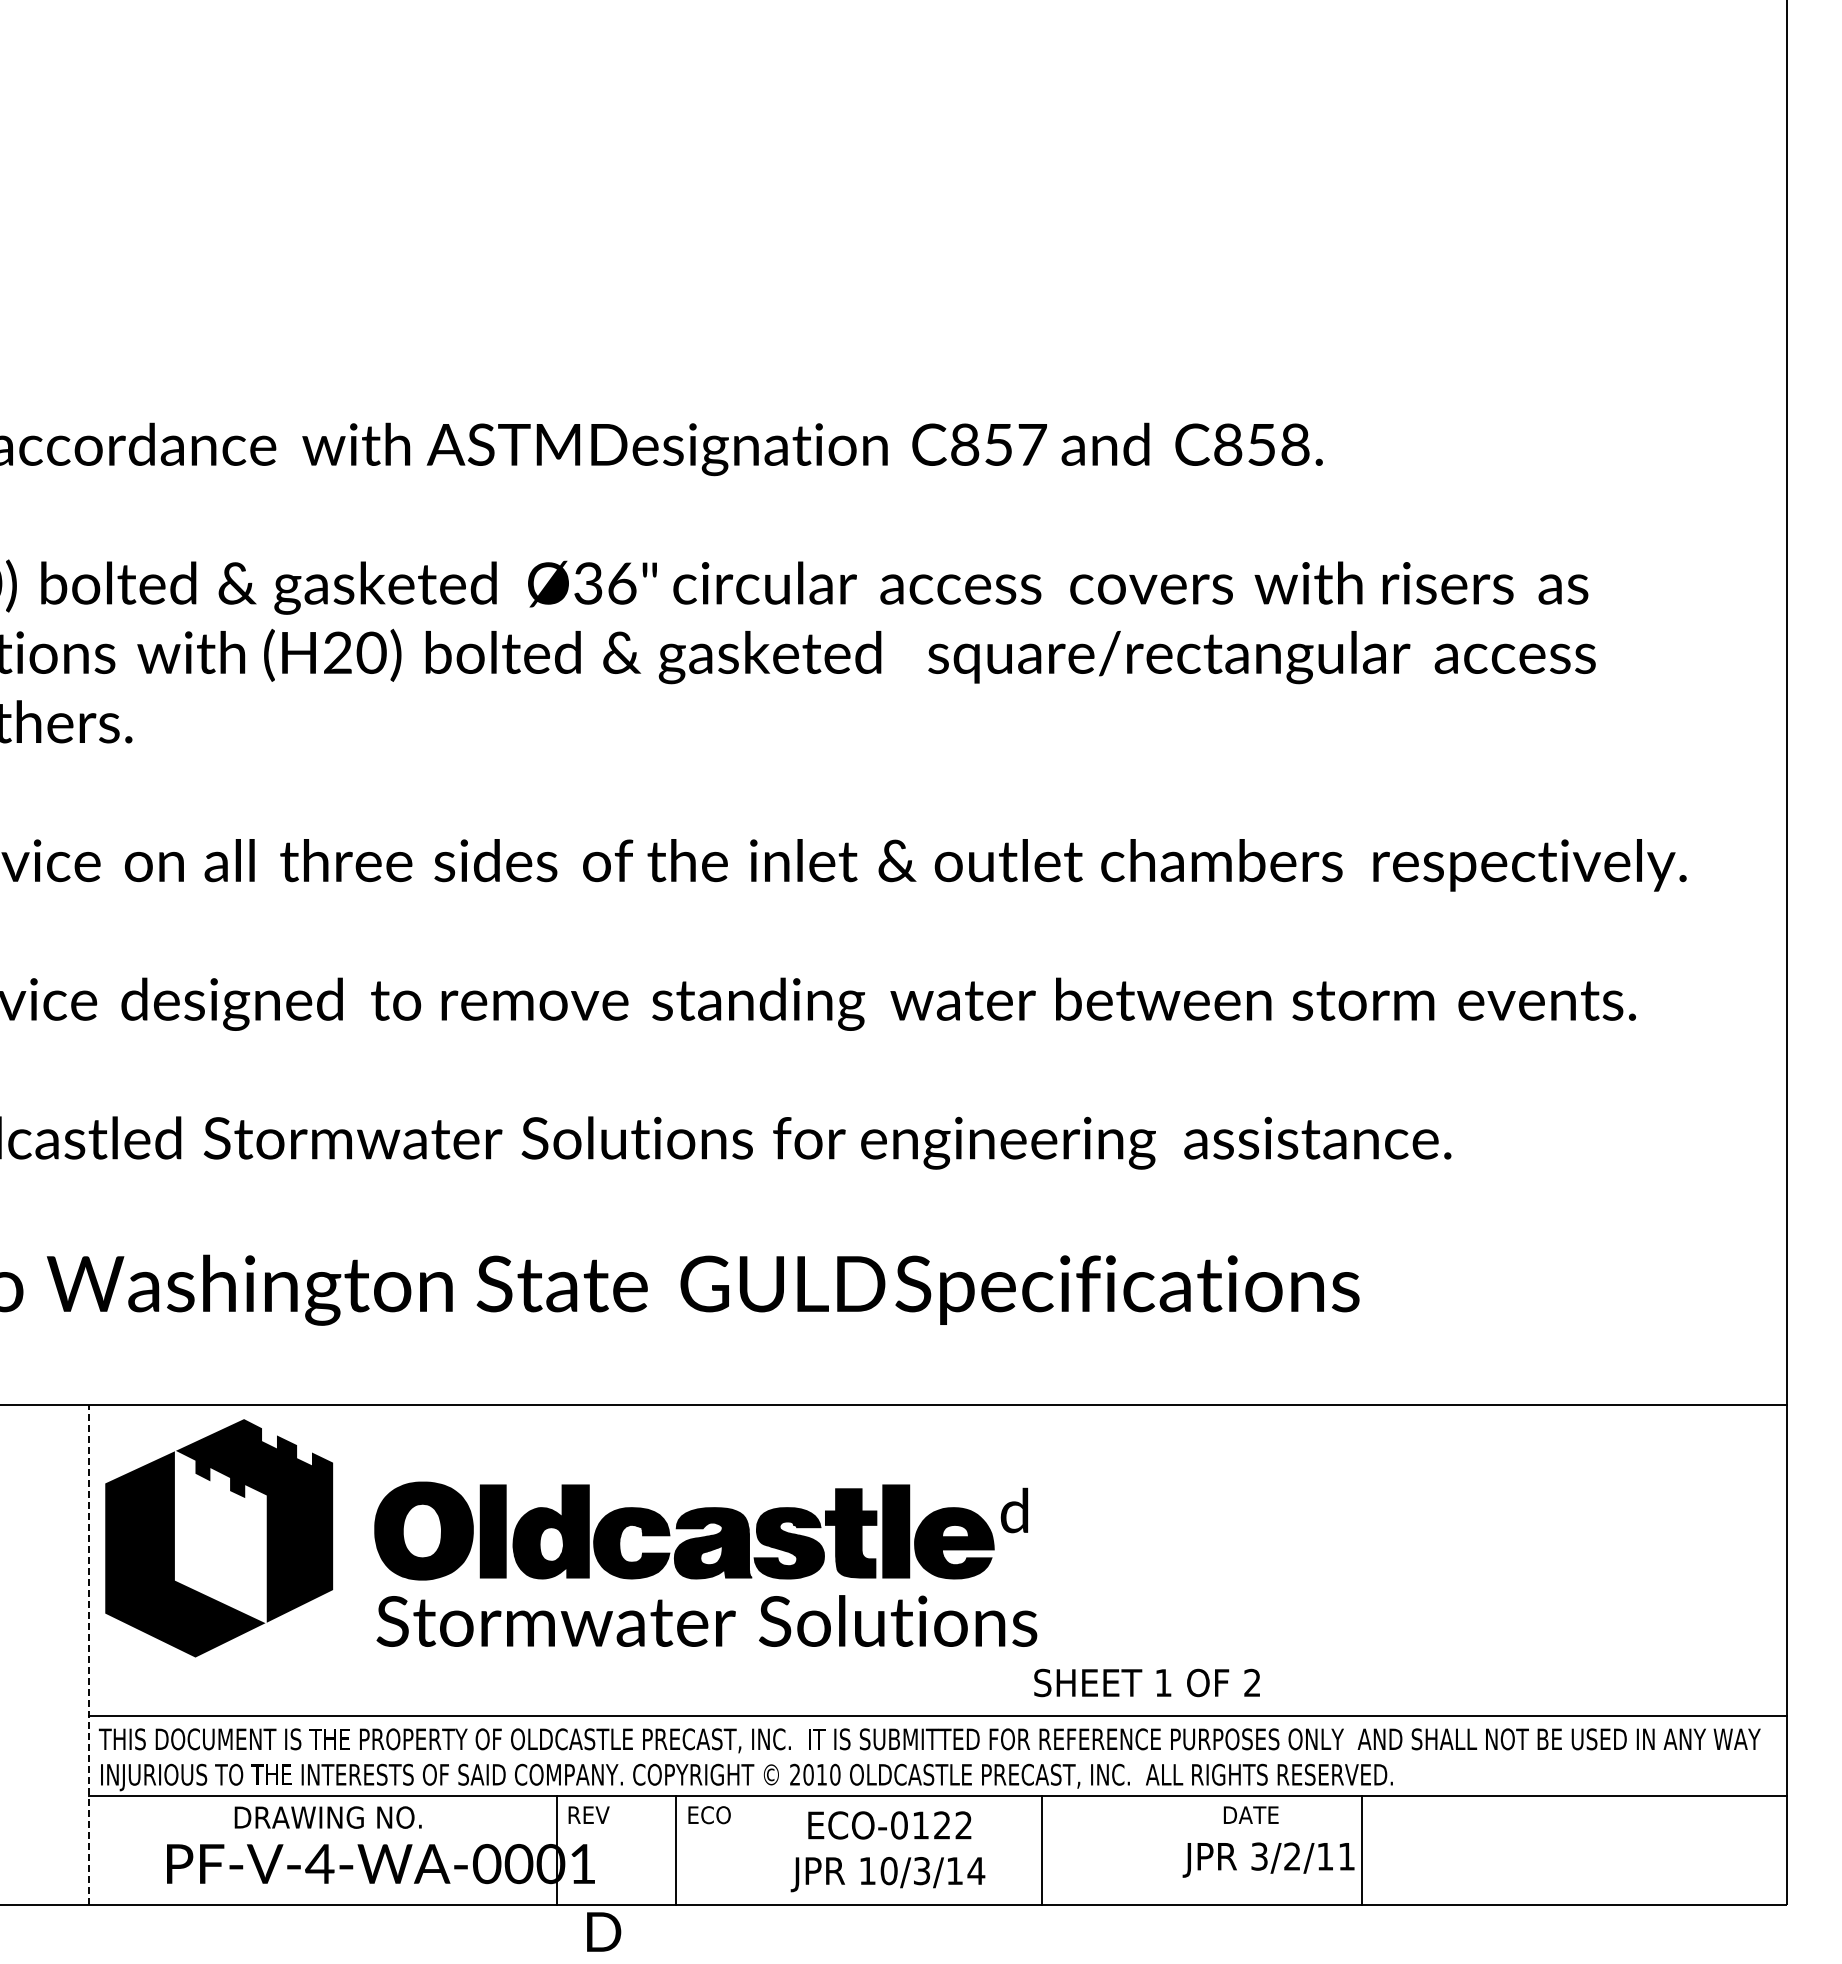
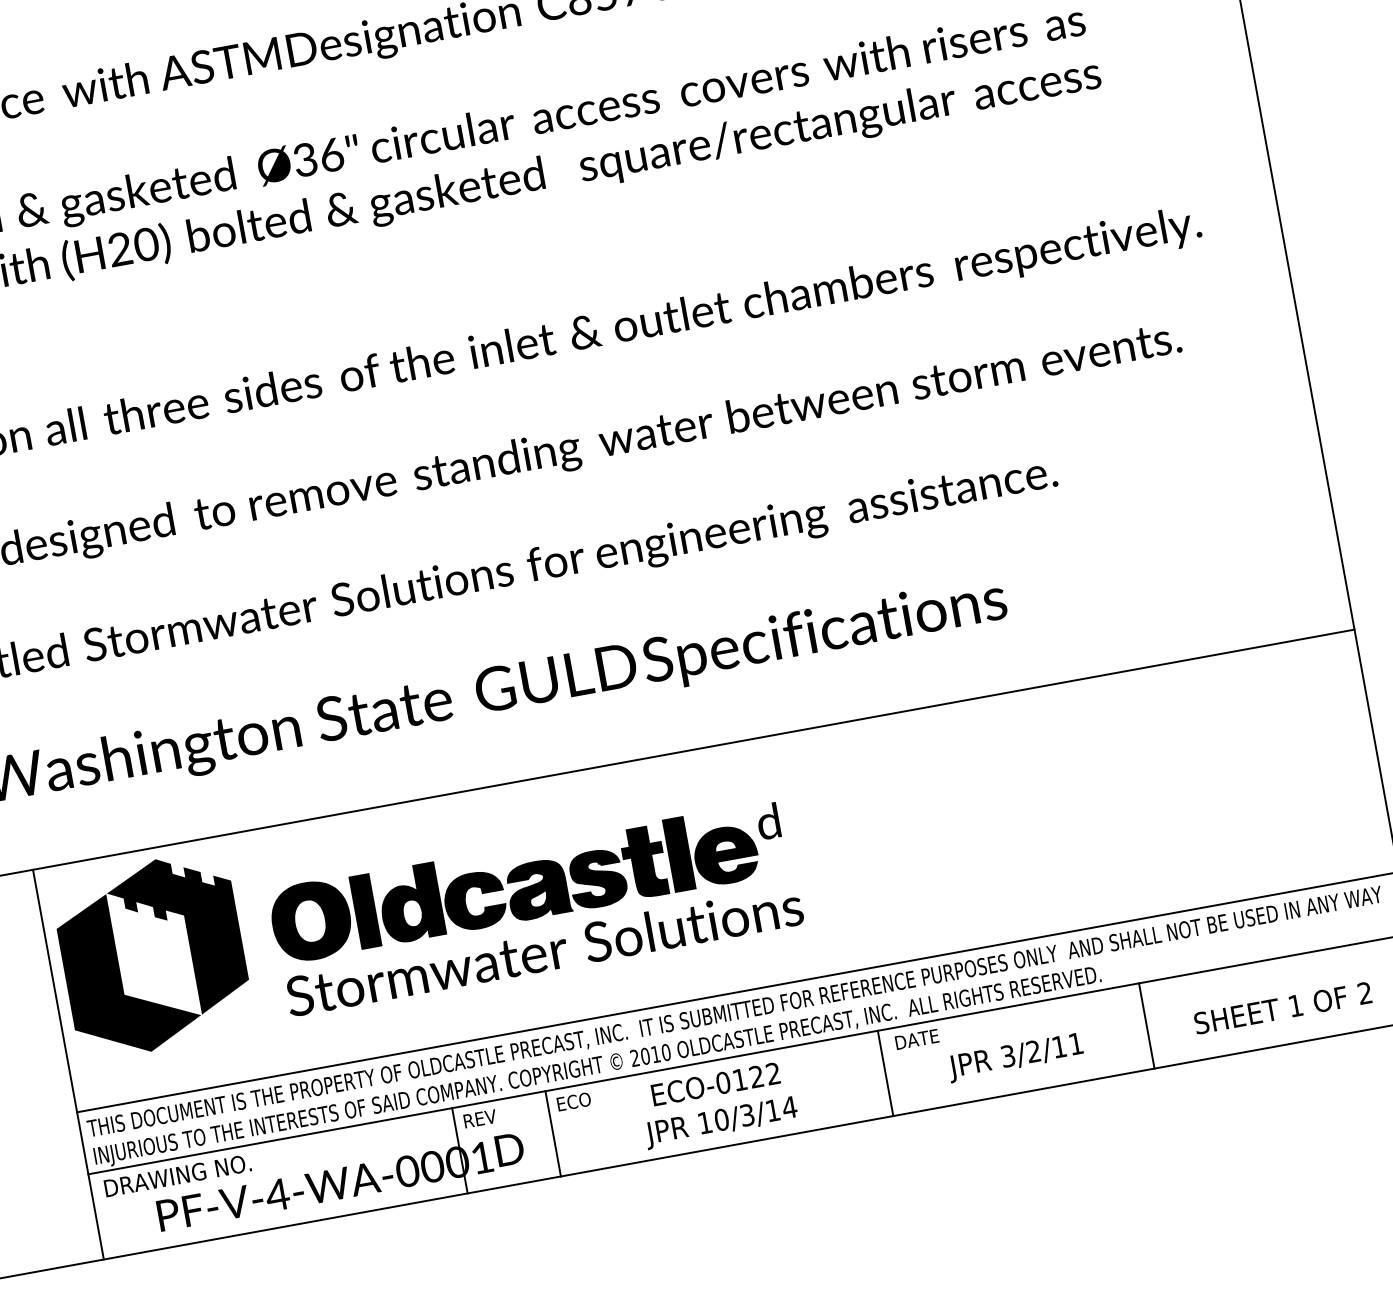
line: (89, 1654) -> (68, 1064), dashed -> solid
text: (1146, 1682) -> (1282, 1007), moved
text: (1250, 1814) -> (916, 1039), moved
text: (327, 1817) -> (177, 1175), moved
line: (1042, 1850) -> (885, 1073), moved
line: (1361, 1850) -> (1146, 1026), moved
text: (604, 1931) -> (510, 1149), moved

